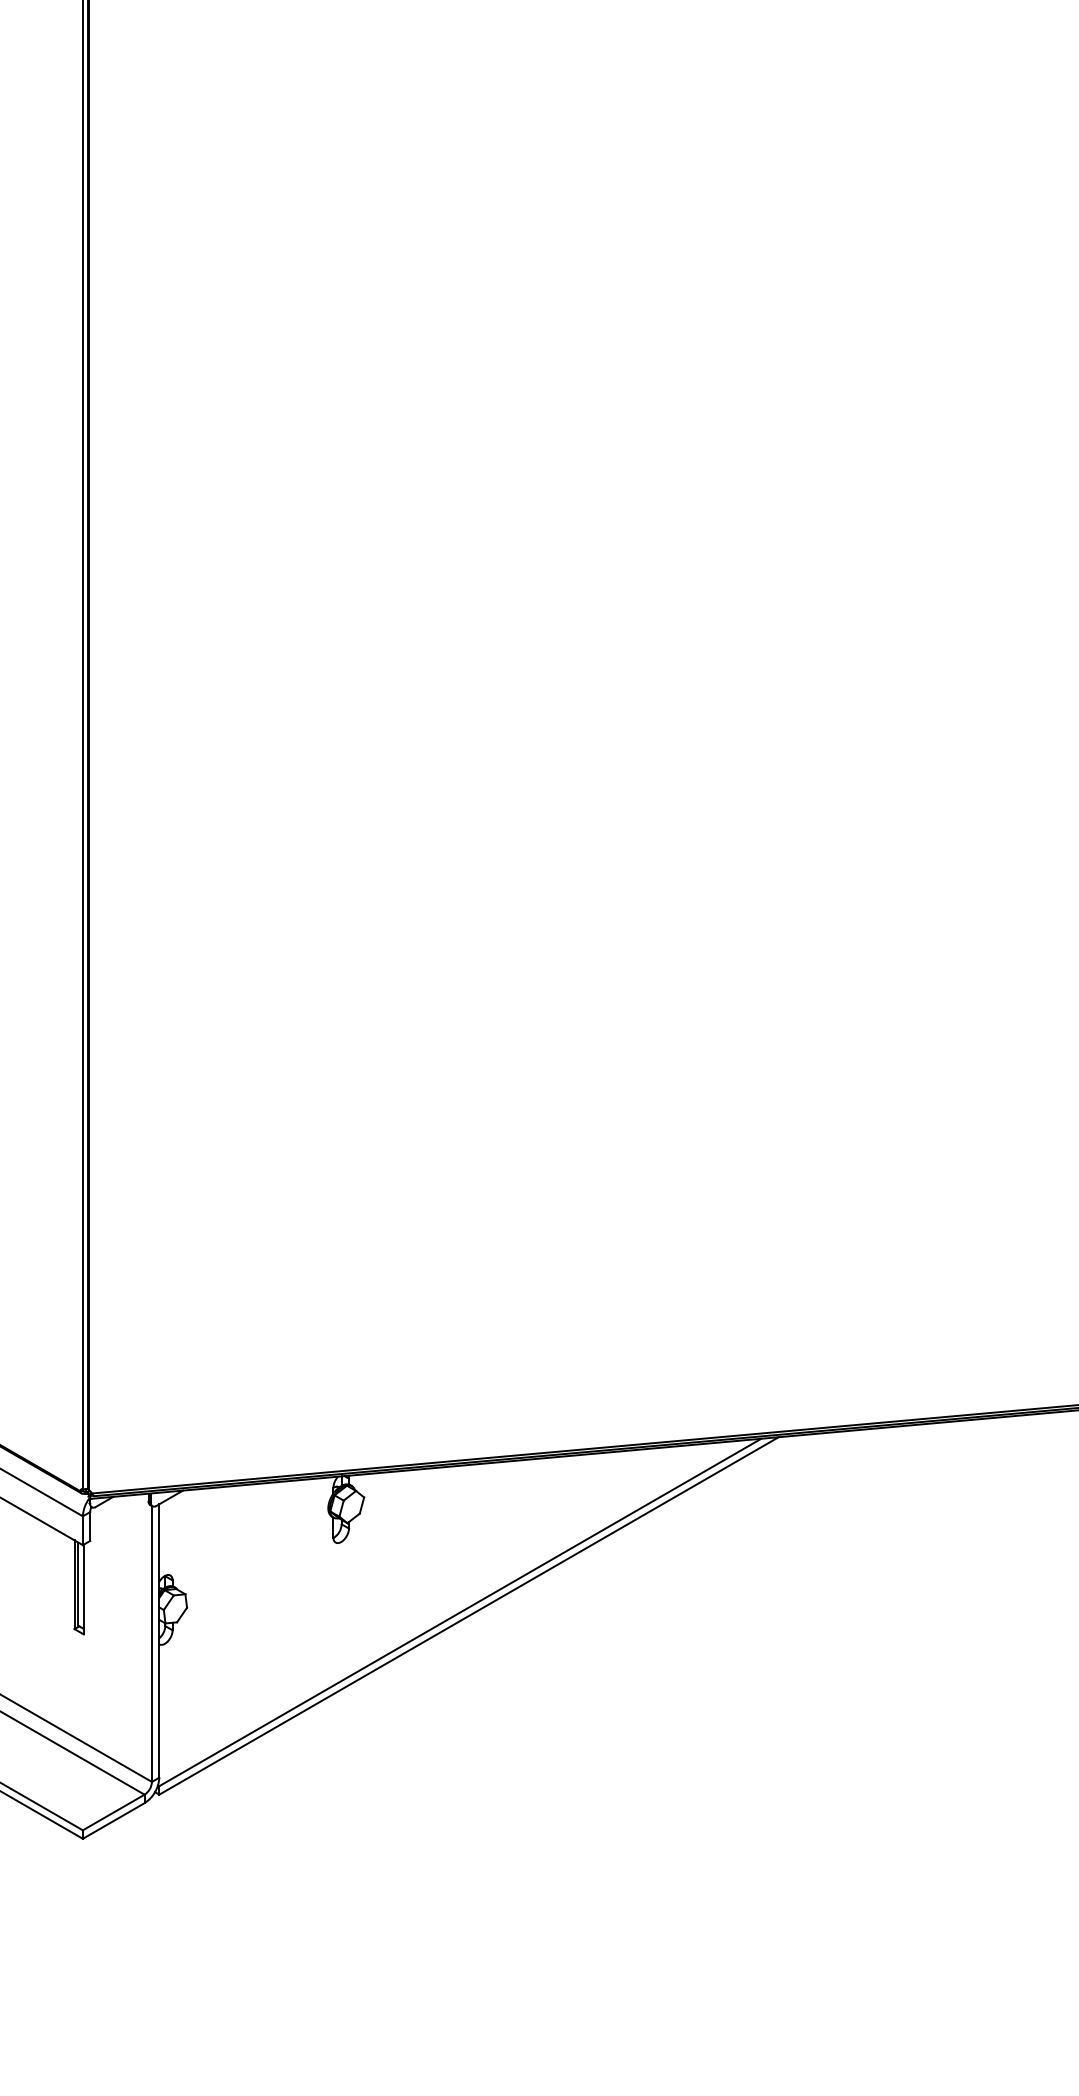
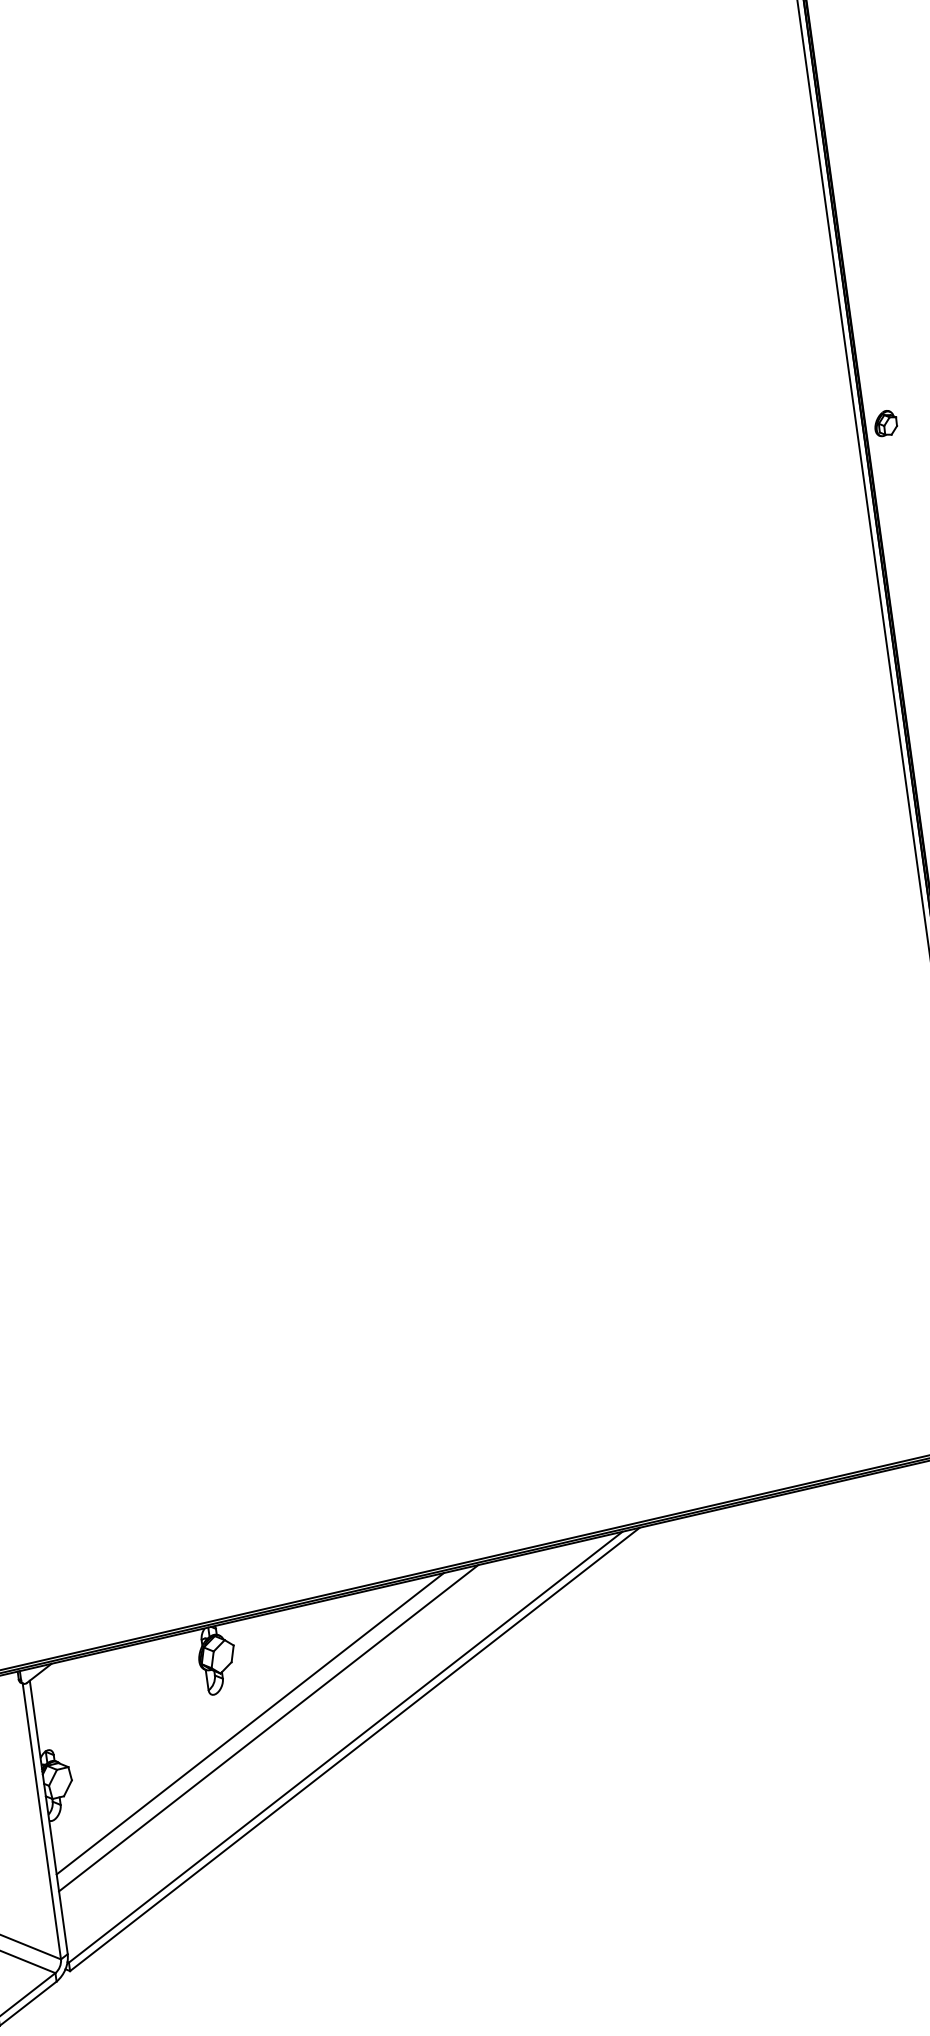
line: (369, 1576) -> (250, 1723), added
line: (387, 1582) -> (268, 1727), added

